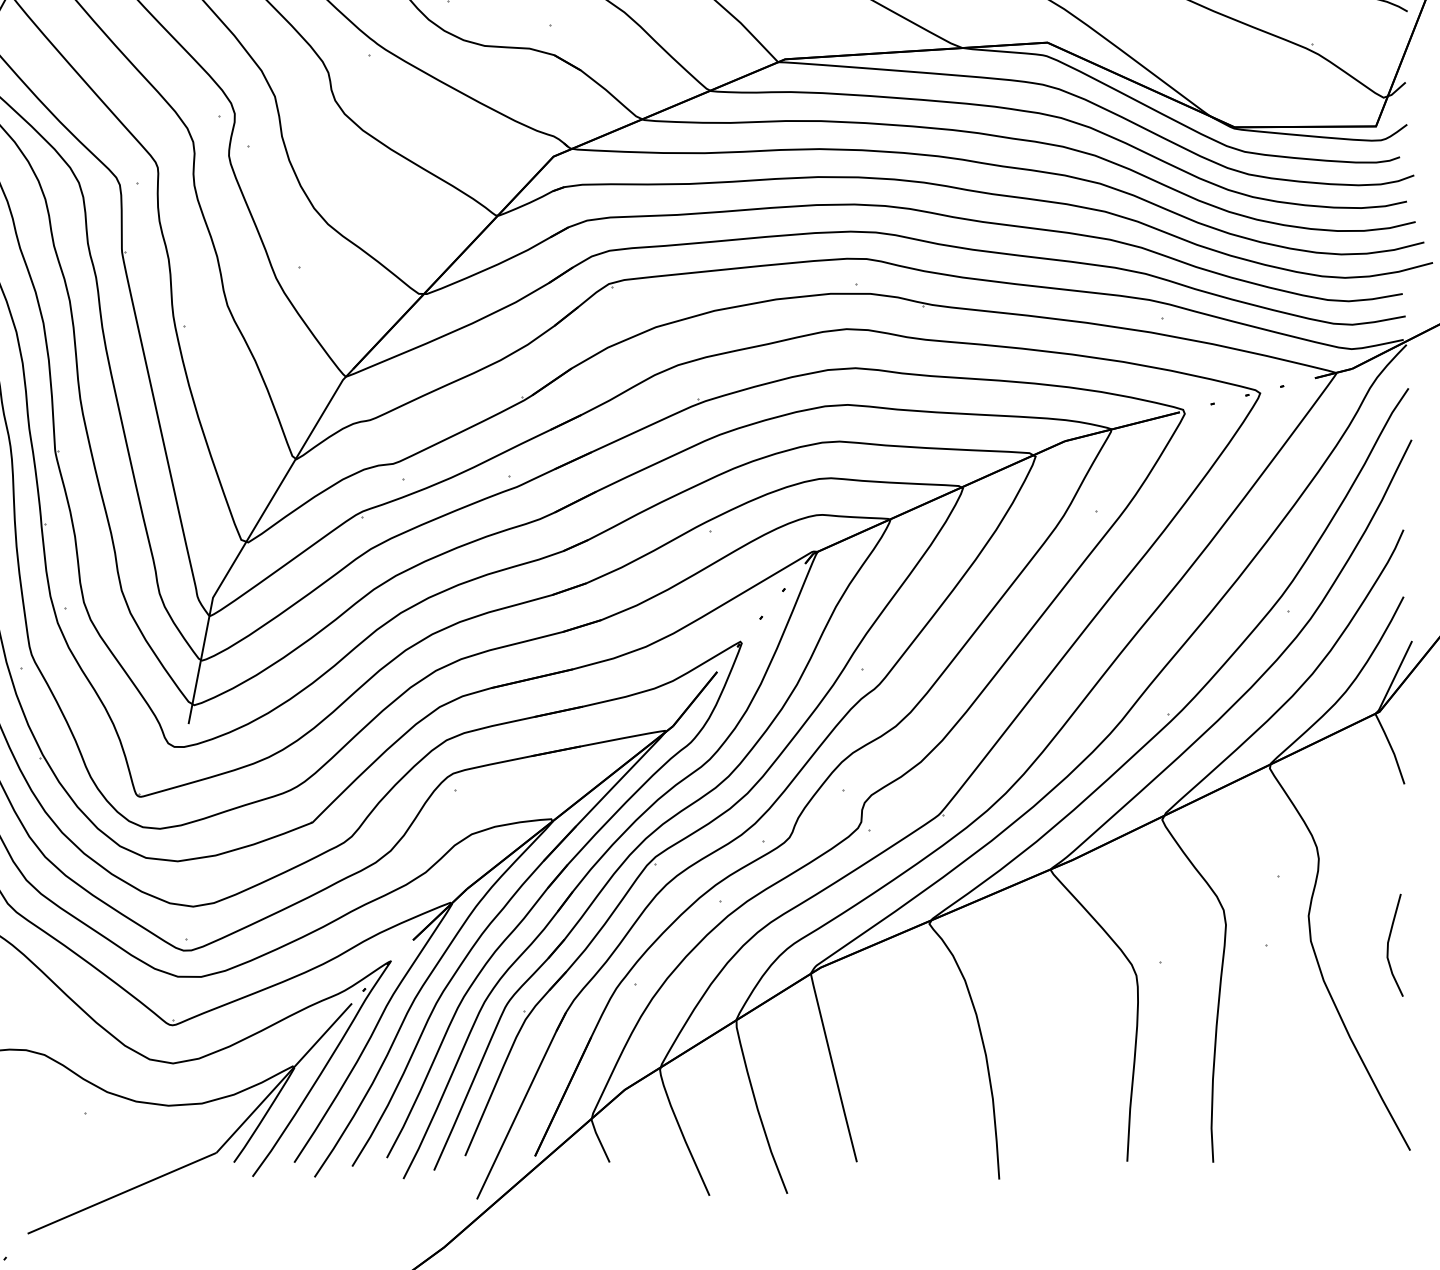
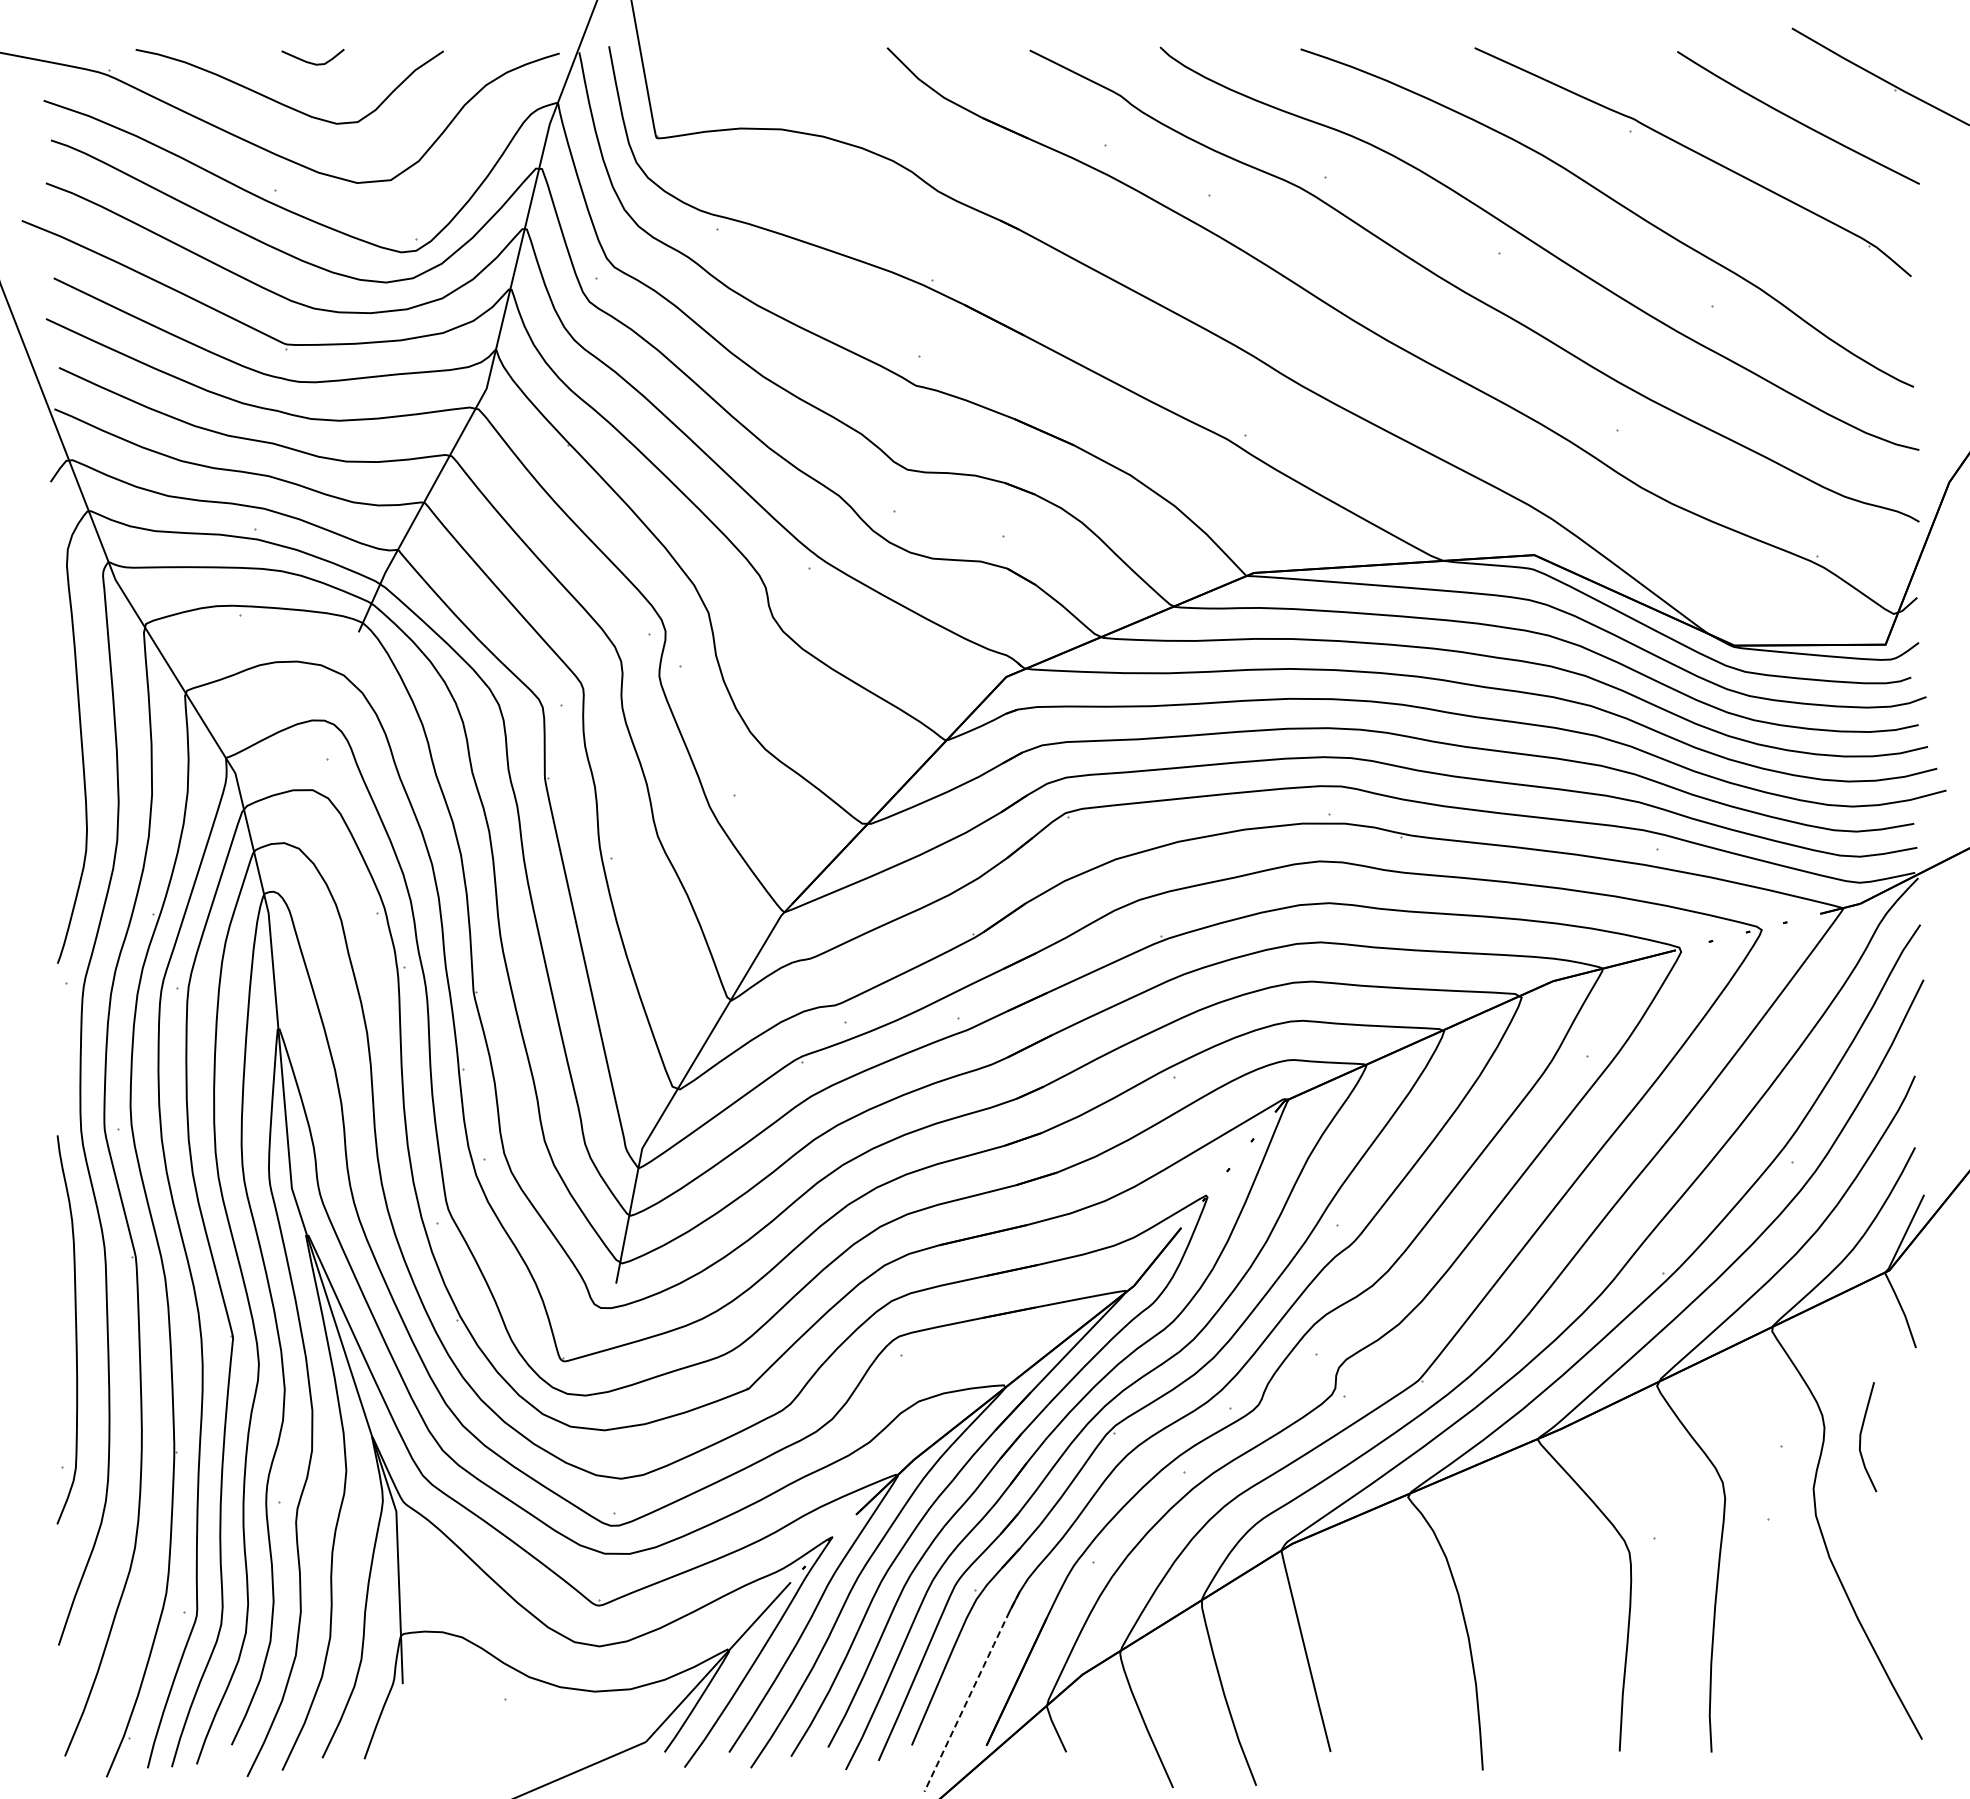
curve: (1389, 945) -> (1861, 1437), moved
line: (521, 1104) -> (972, 1690), solid -> dashed

